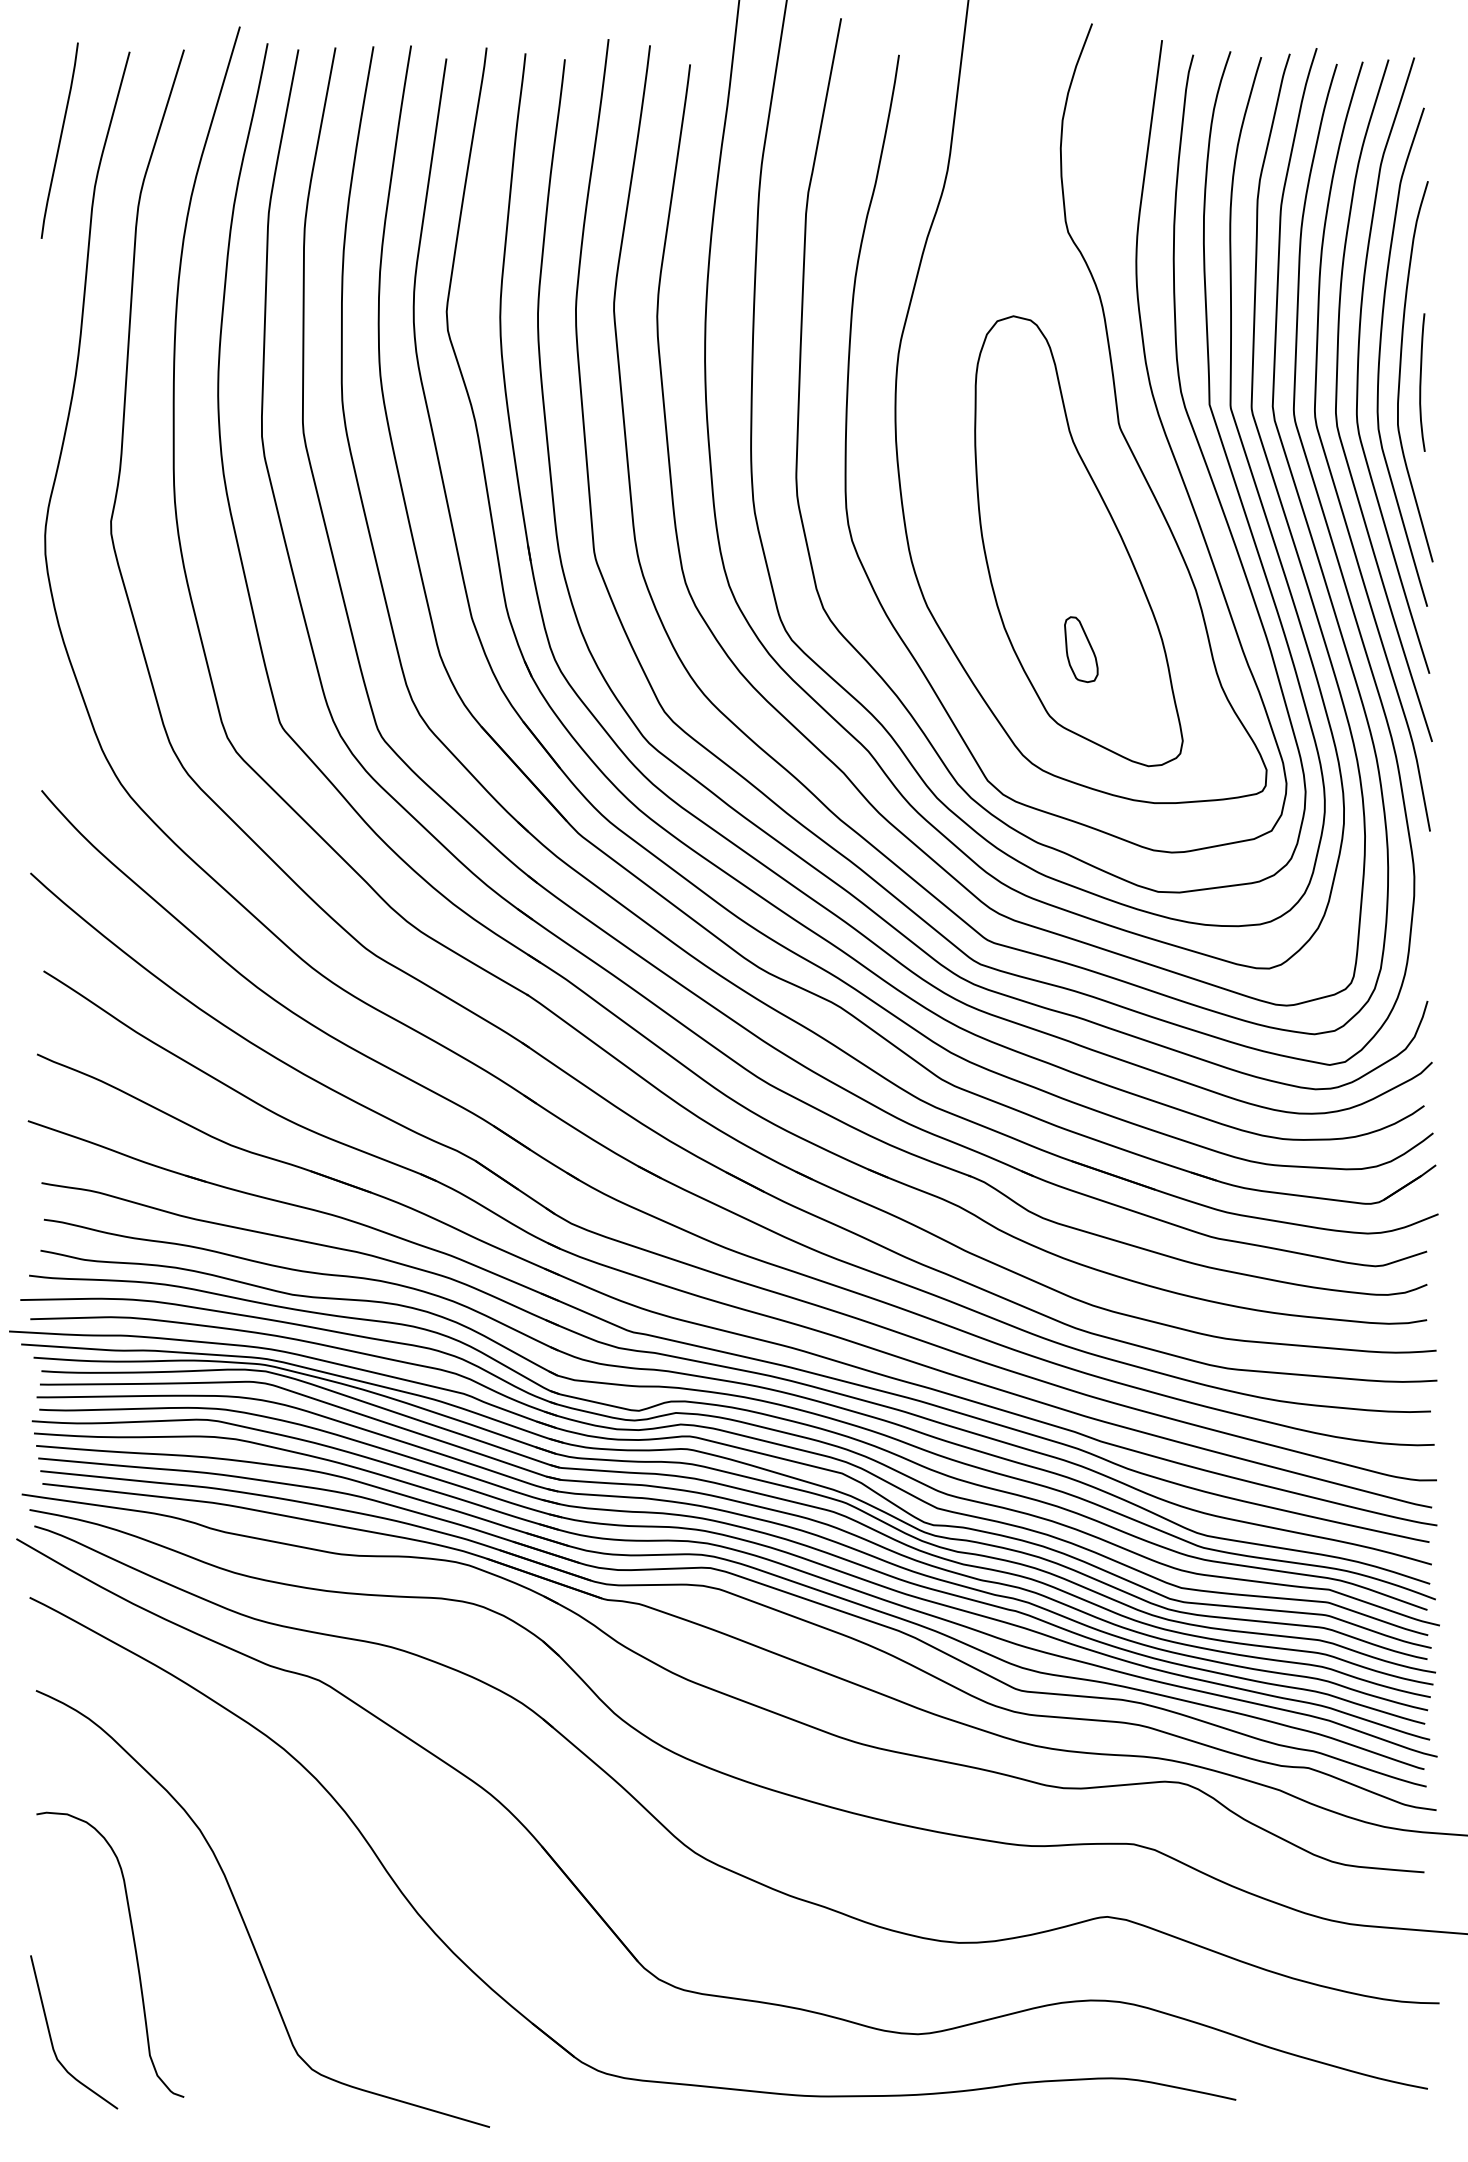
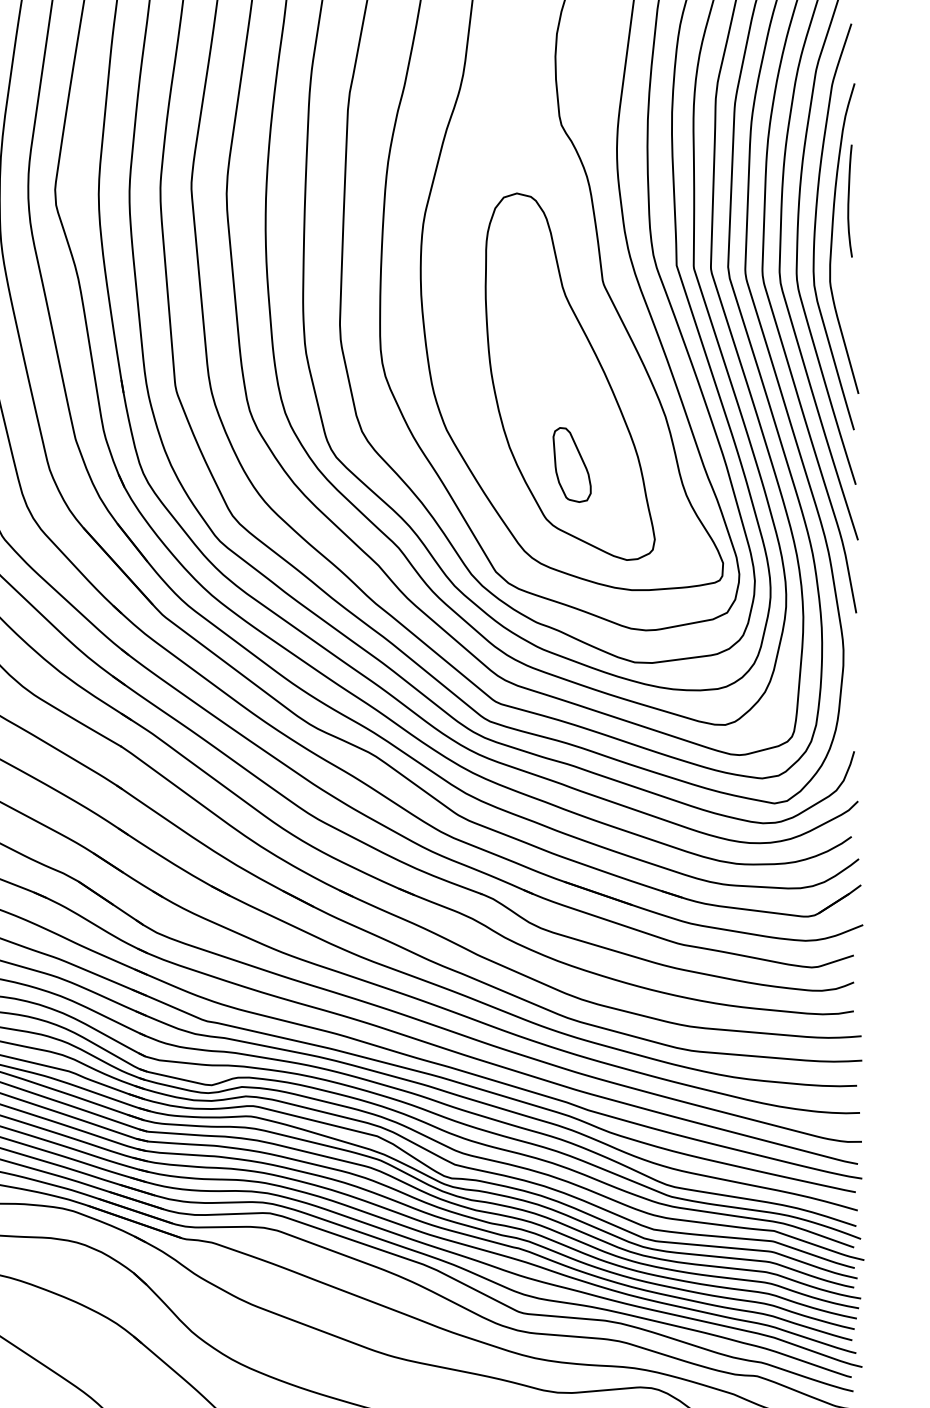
curve: (1421, 382) -> (849, 201), moved
part: (1081, 649) -> (572, 464), size x1.4

